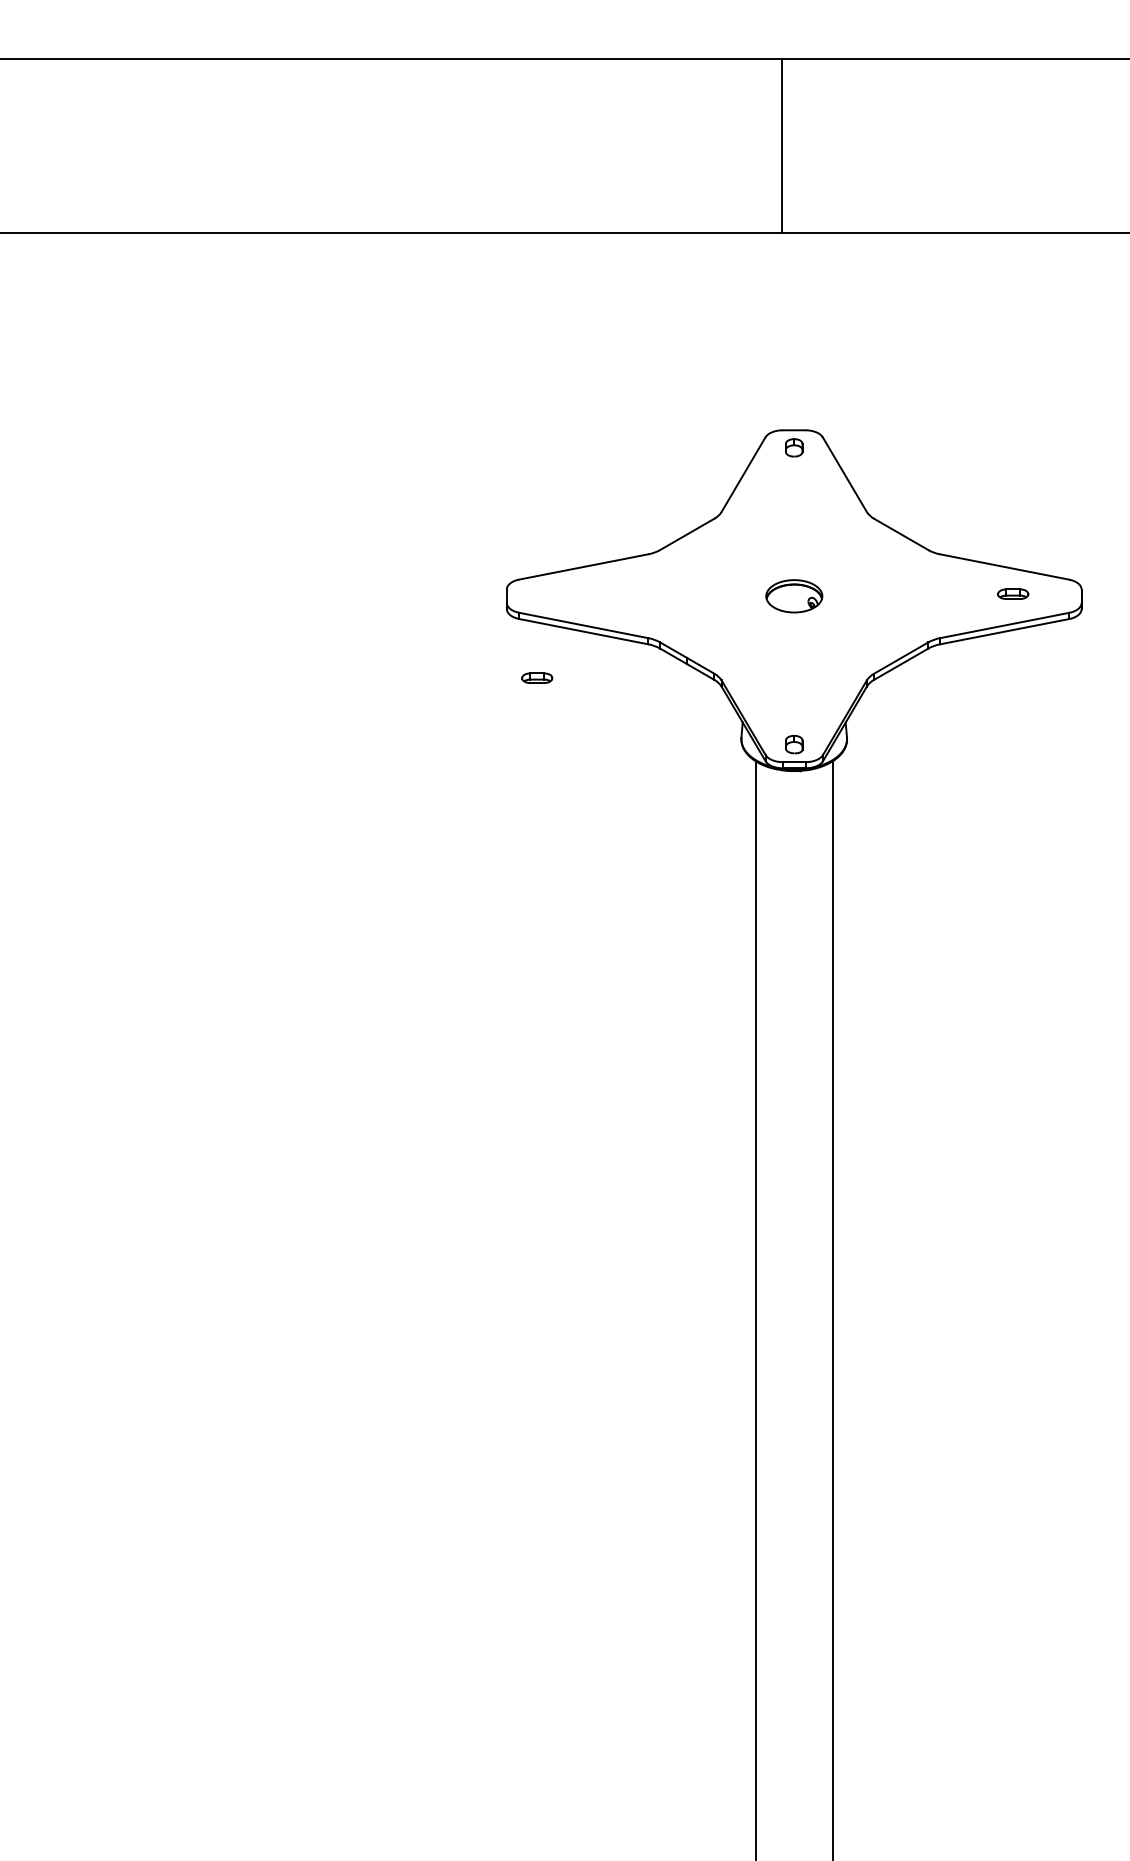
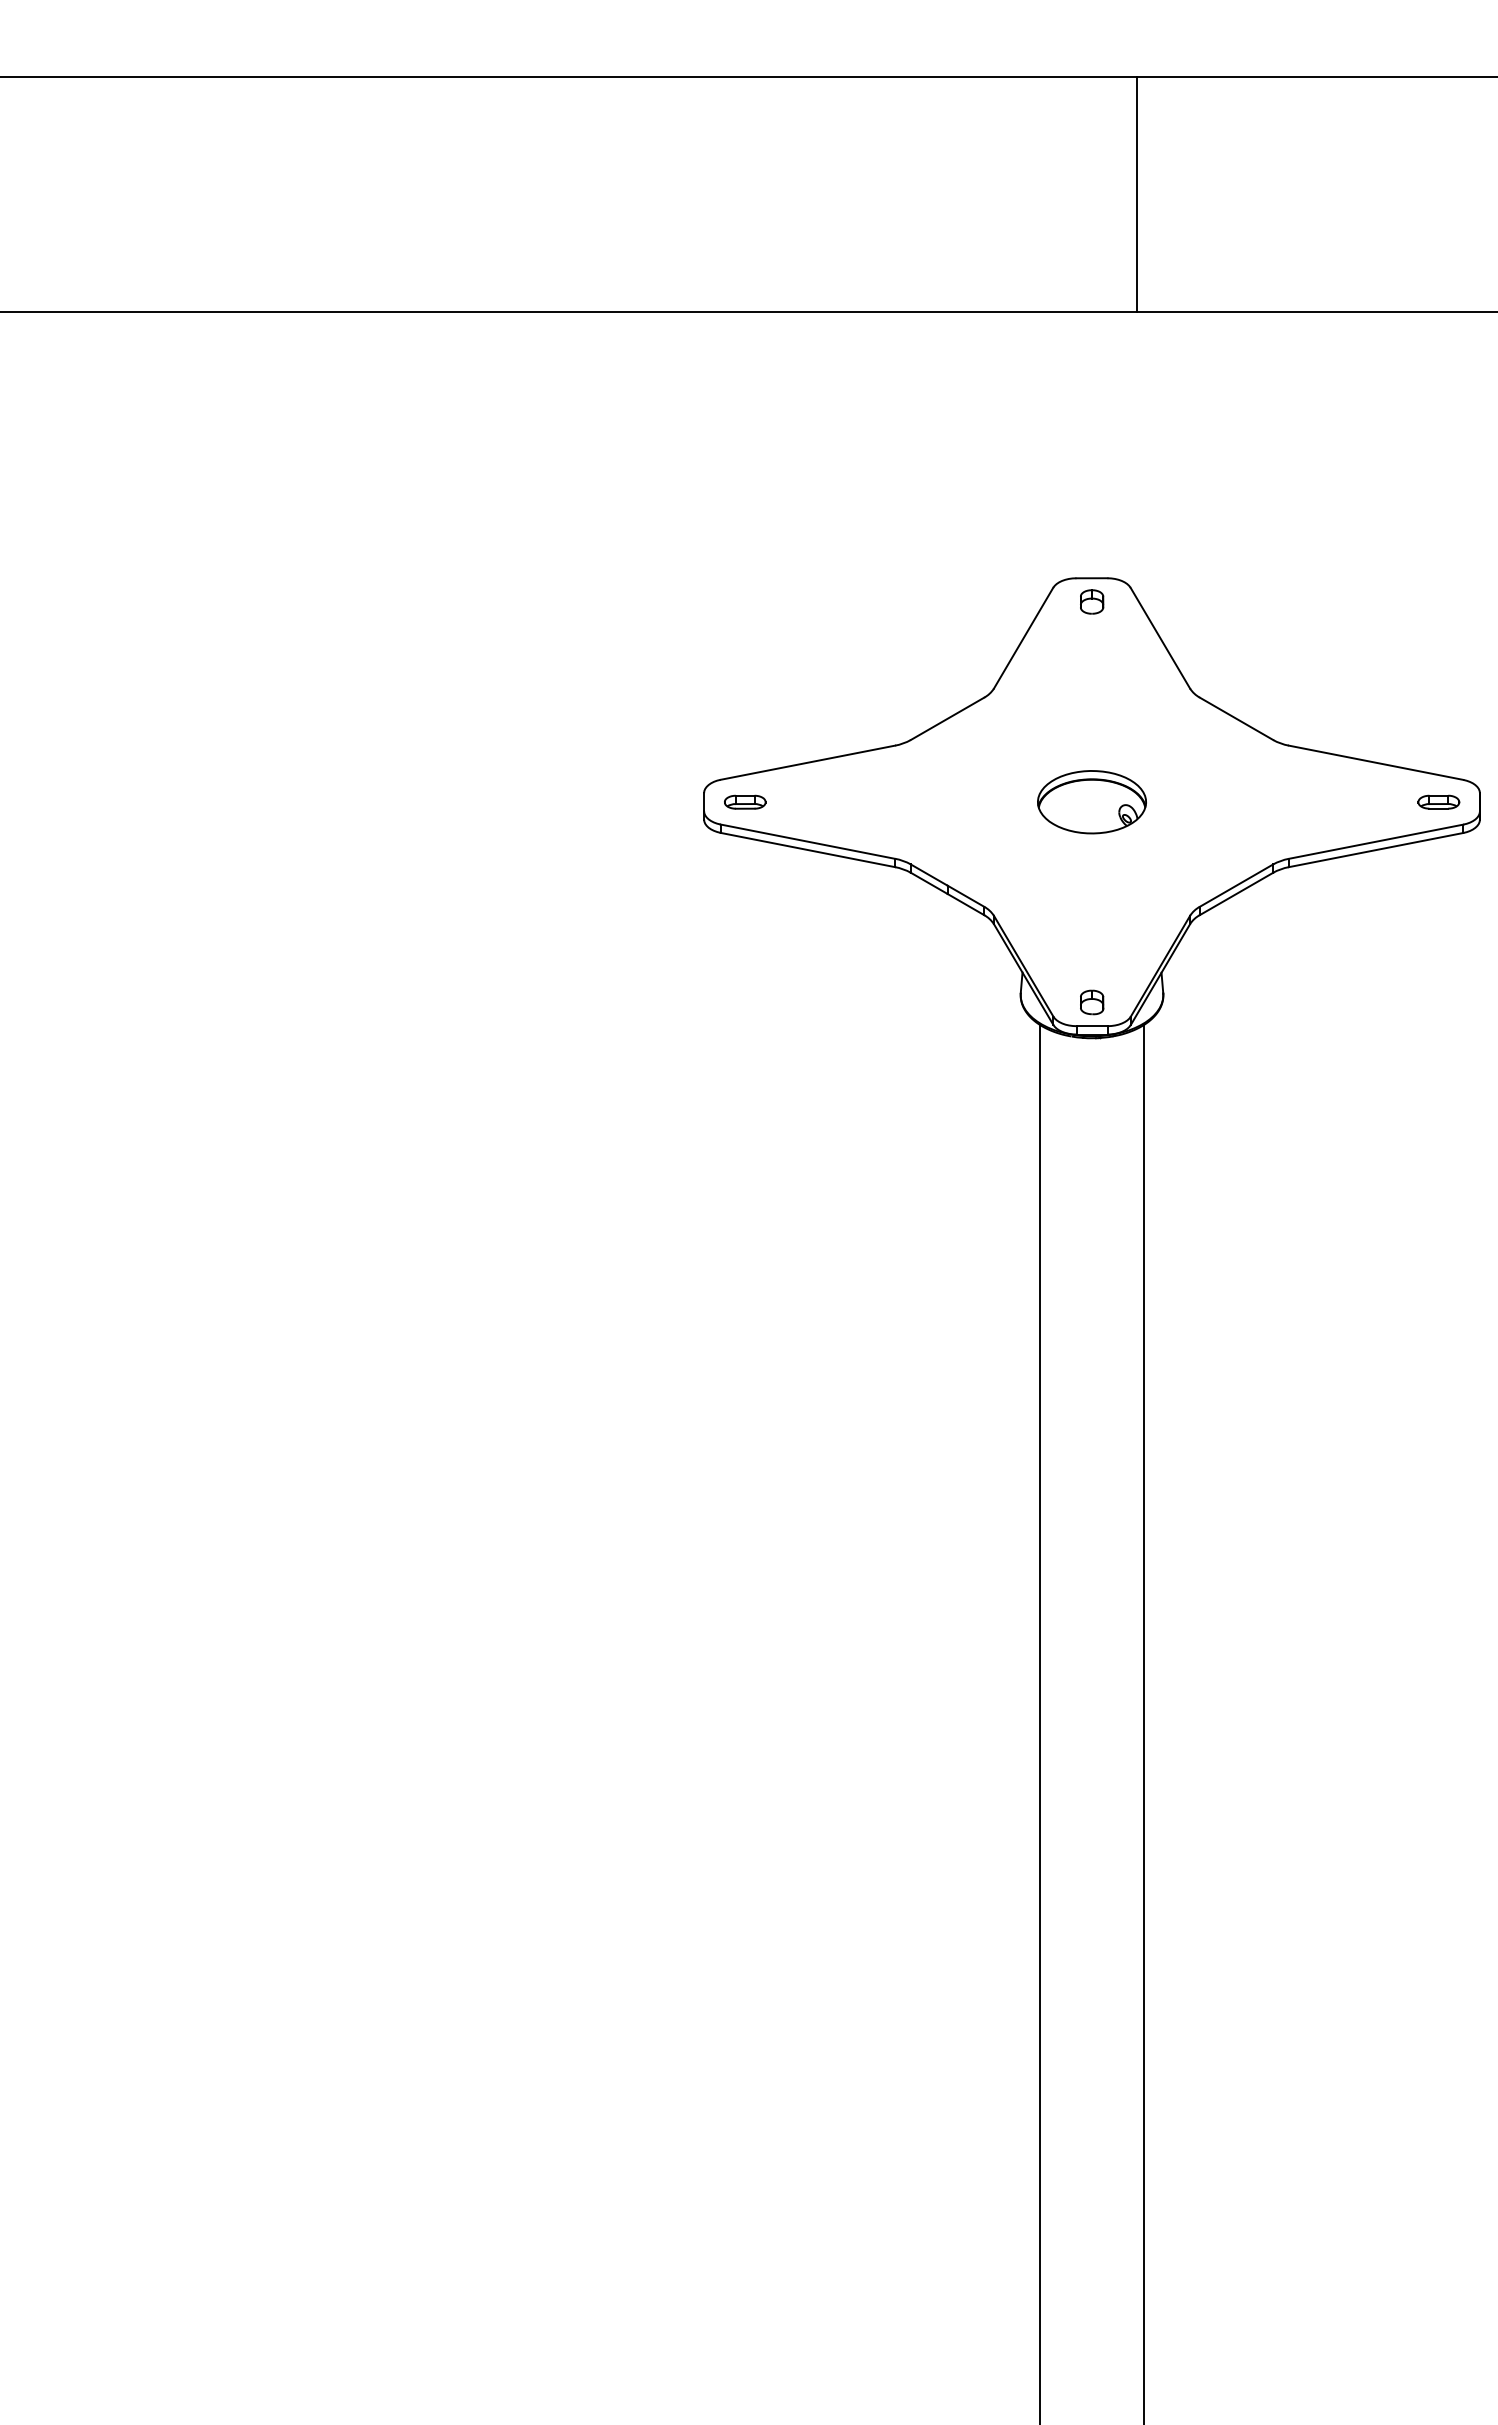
line: (781, 146) -> (1136, 195), moved
part: (1013, 593) -> (1439, 801), moved
part: (794, 596) -> (1092, 802), size x1.43
part: (537, 677) -> (745, 801), moved

